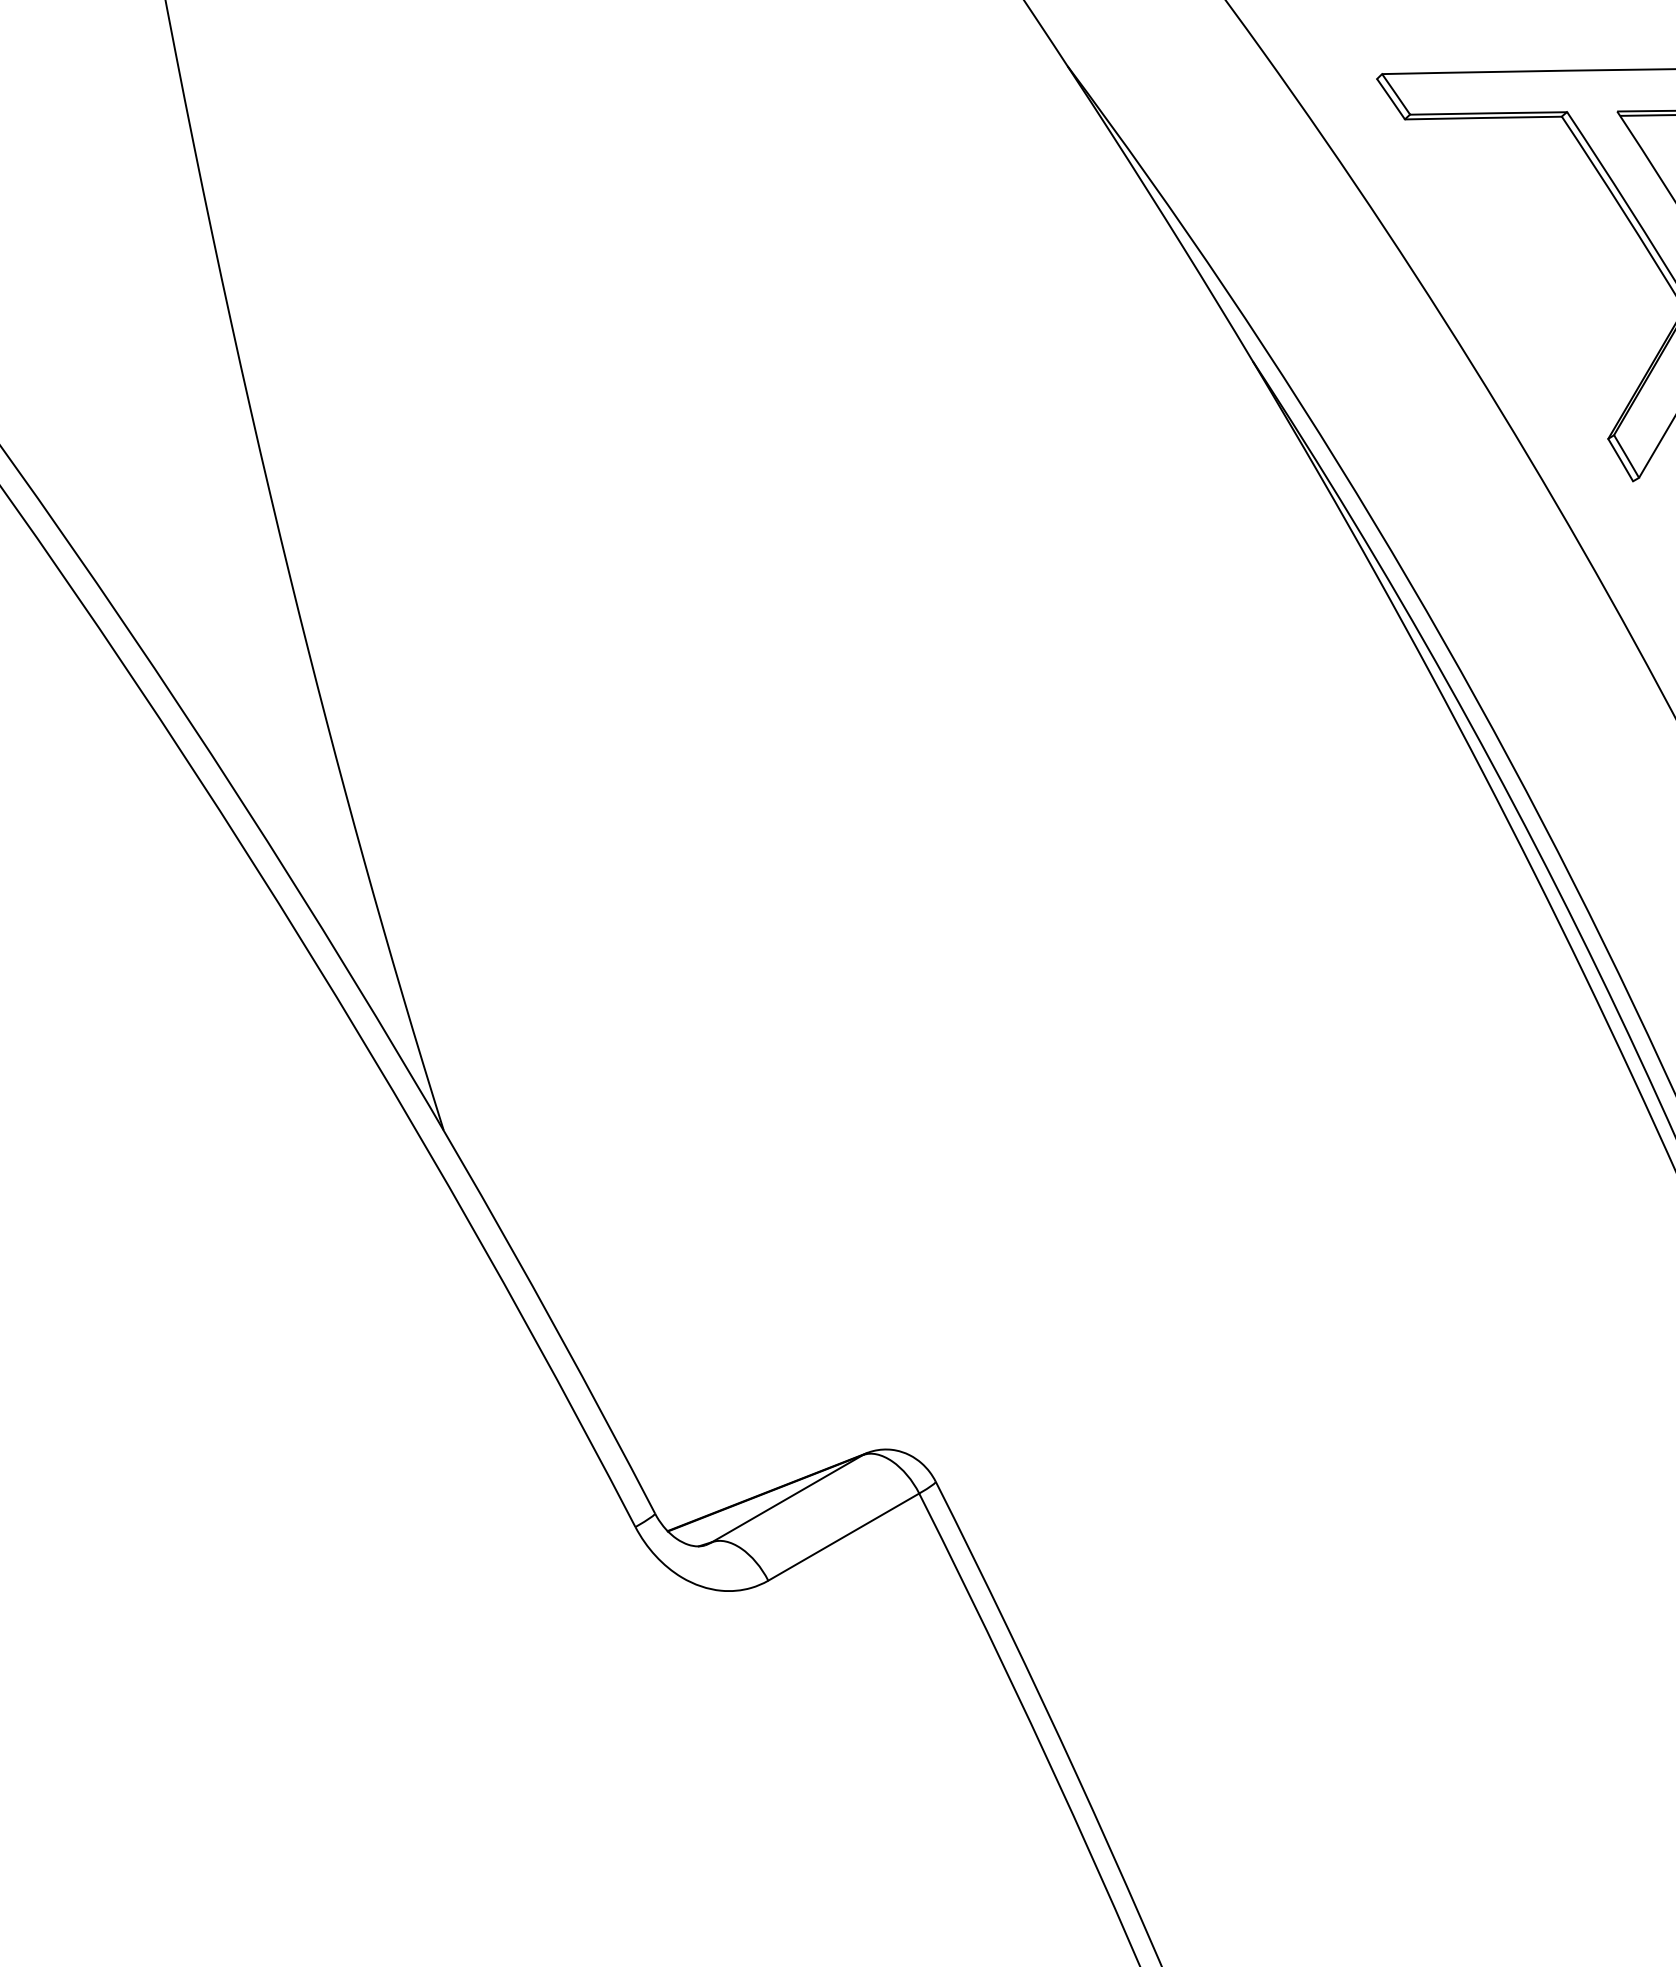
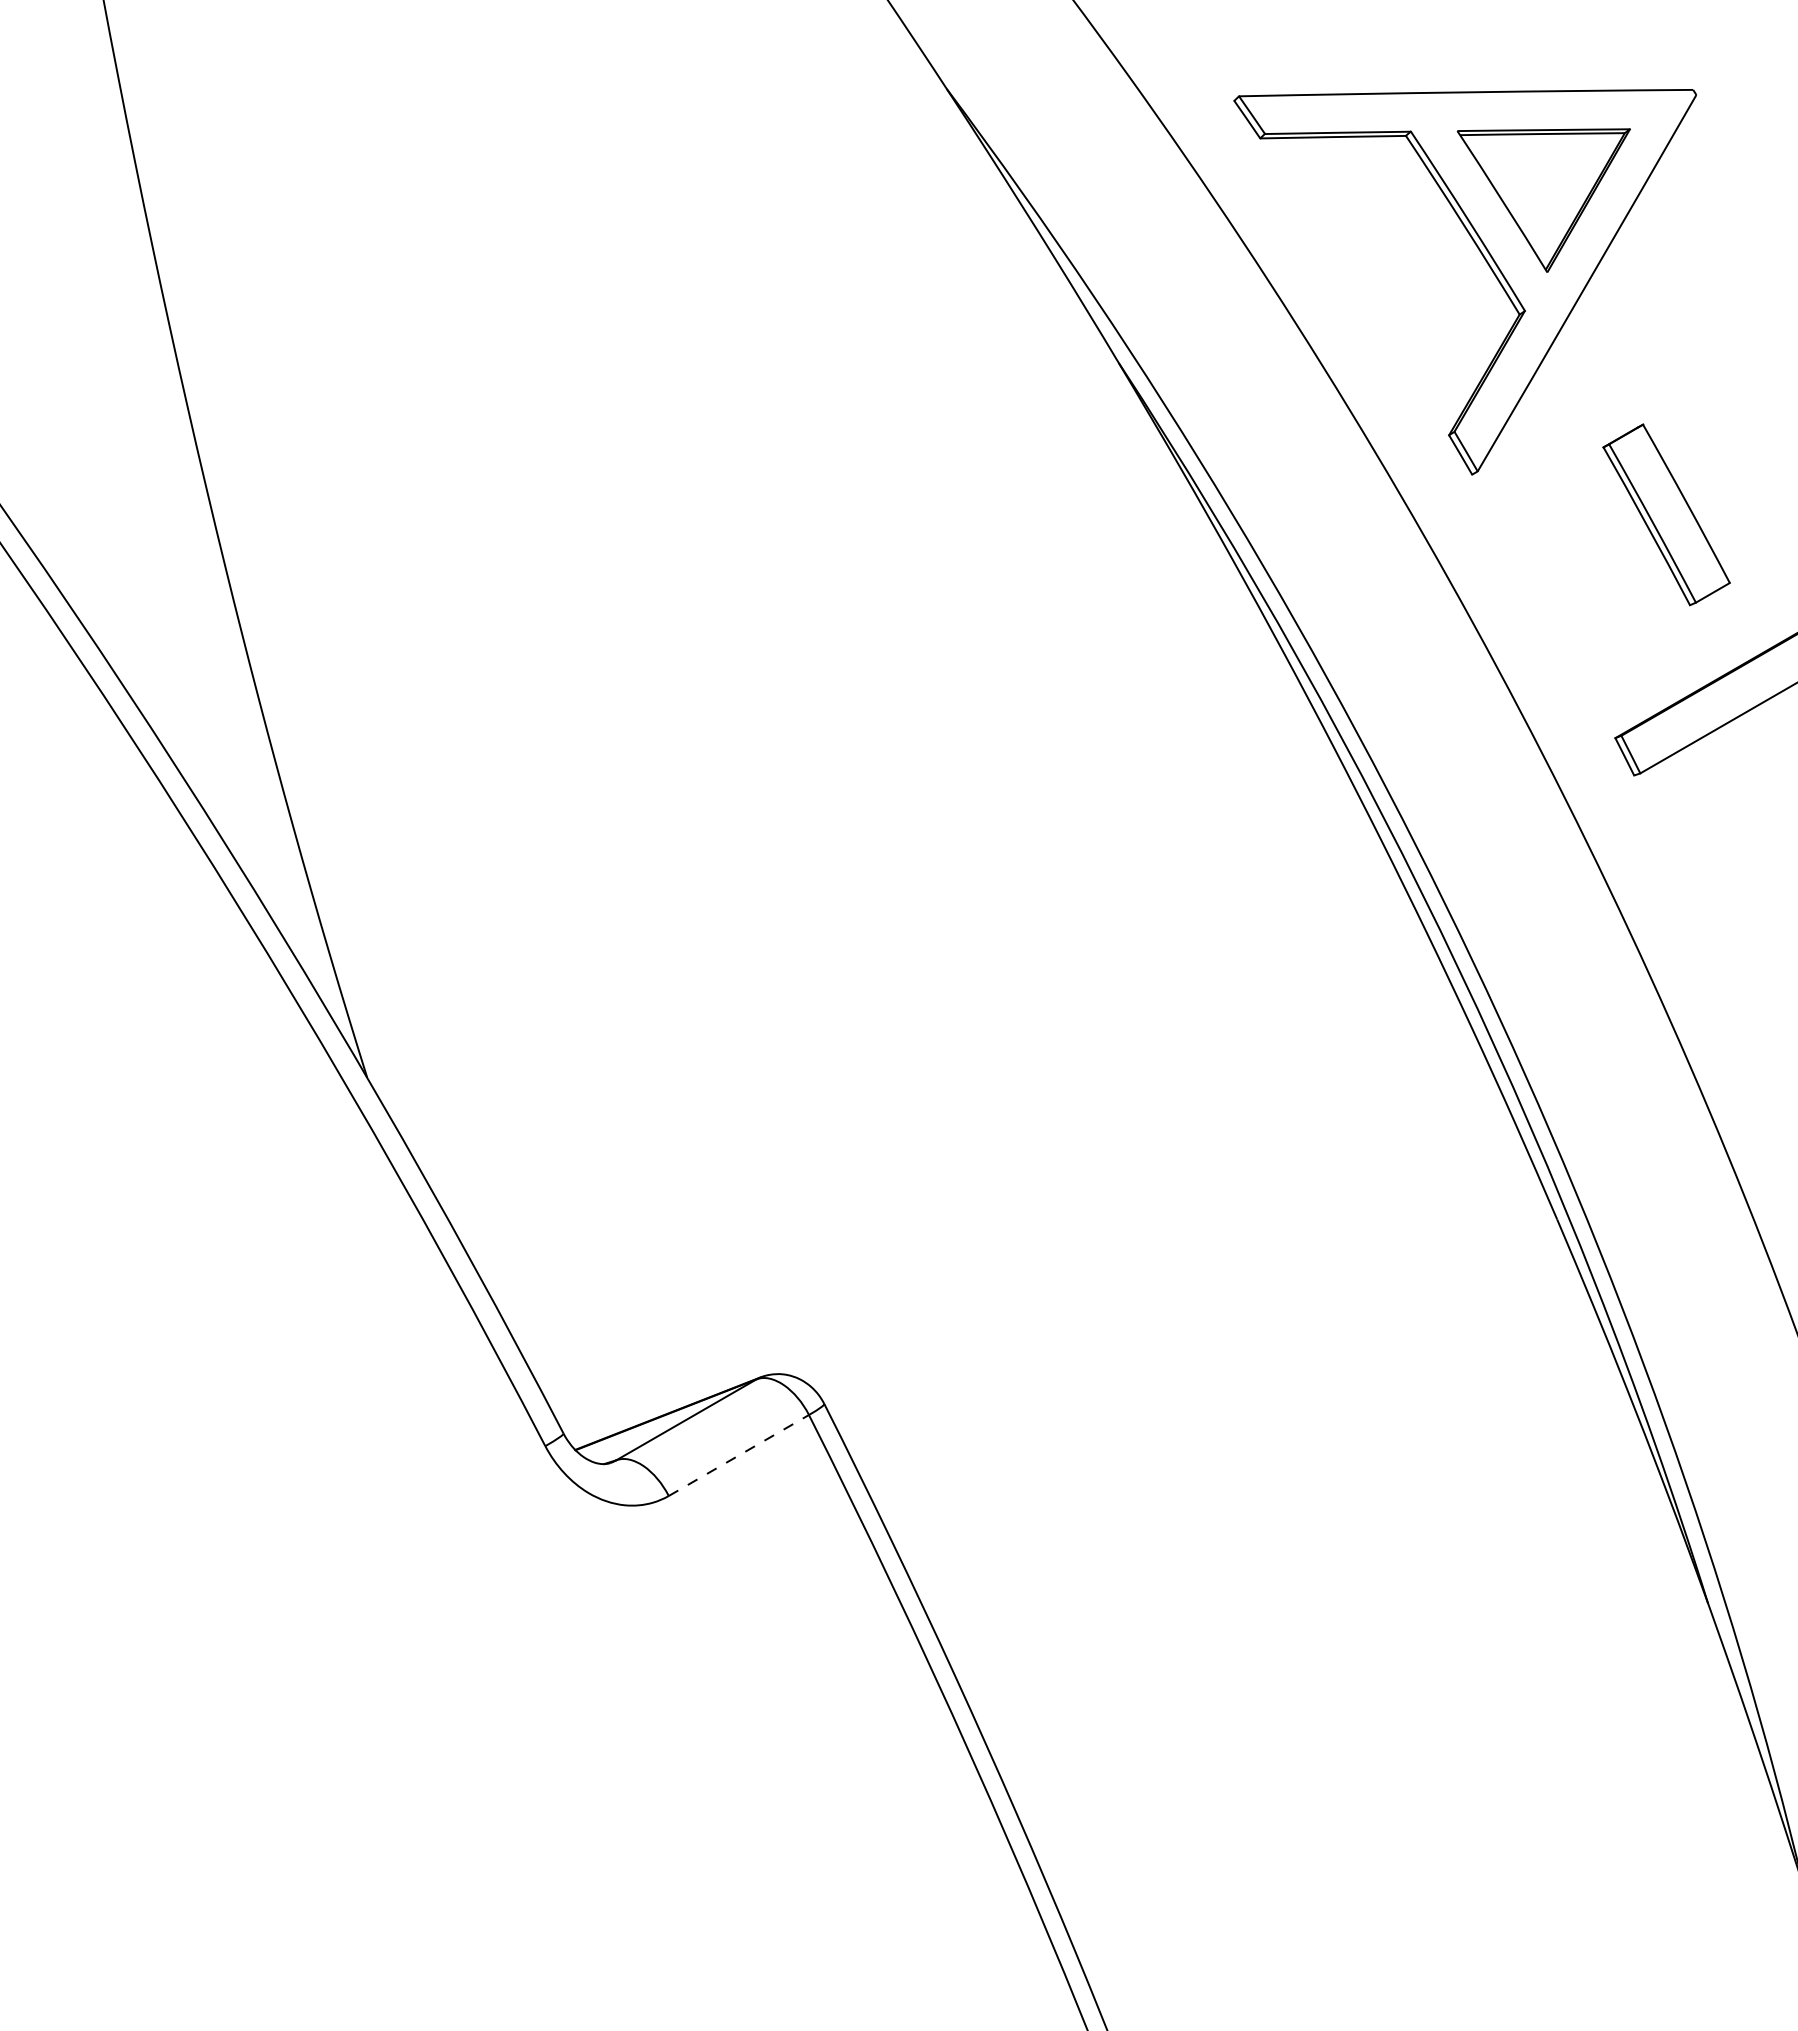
line: (844, 1537) -> (739, 1455), solid -> dashed

